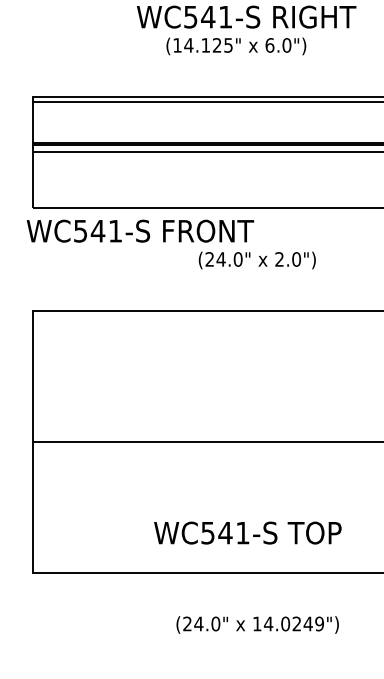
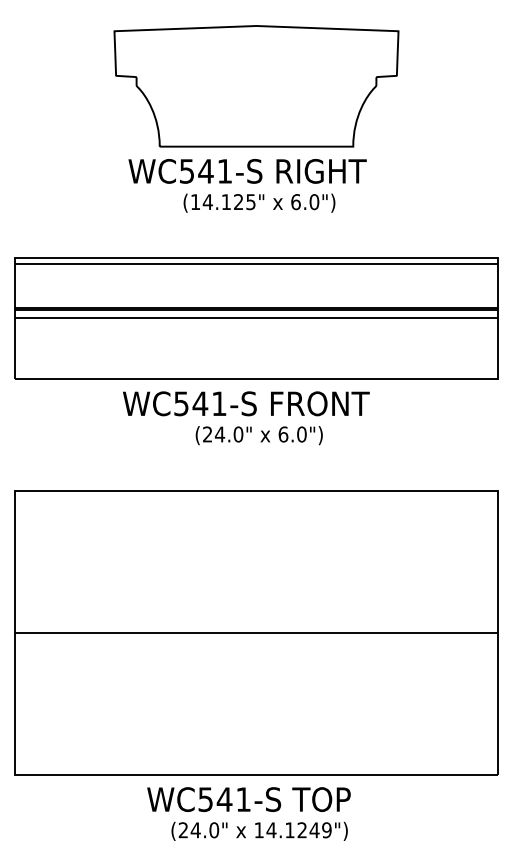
text: (236, 45) -> (259, 202), moved
text: (140, 230) -> (246, 403), moved
text: (279, 259) -> (283, 434), 2.0") -> 6.0")
text: (247, 533) -> (248, 799), moved
text: (285, 624) -> (289, 830), 14.0249") -> 14.1249")

